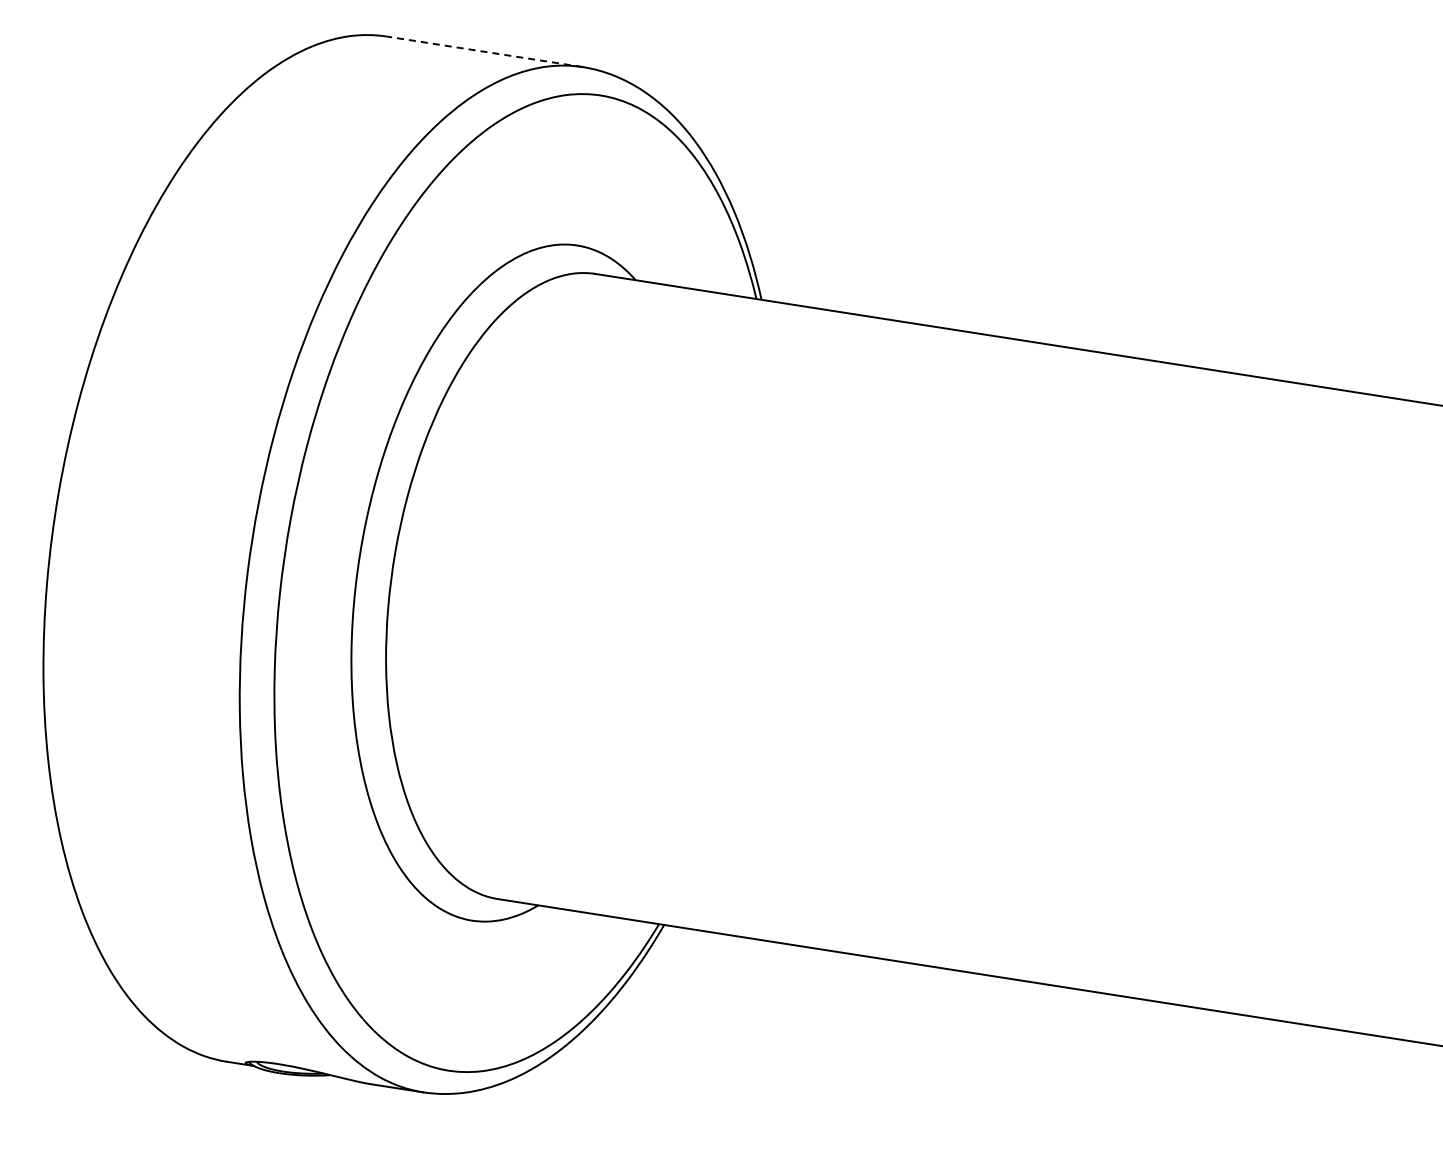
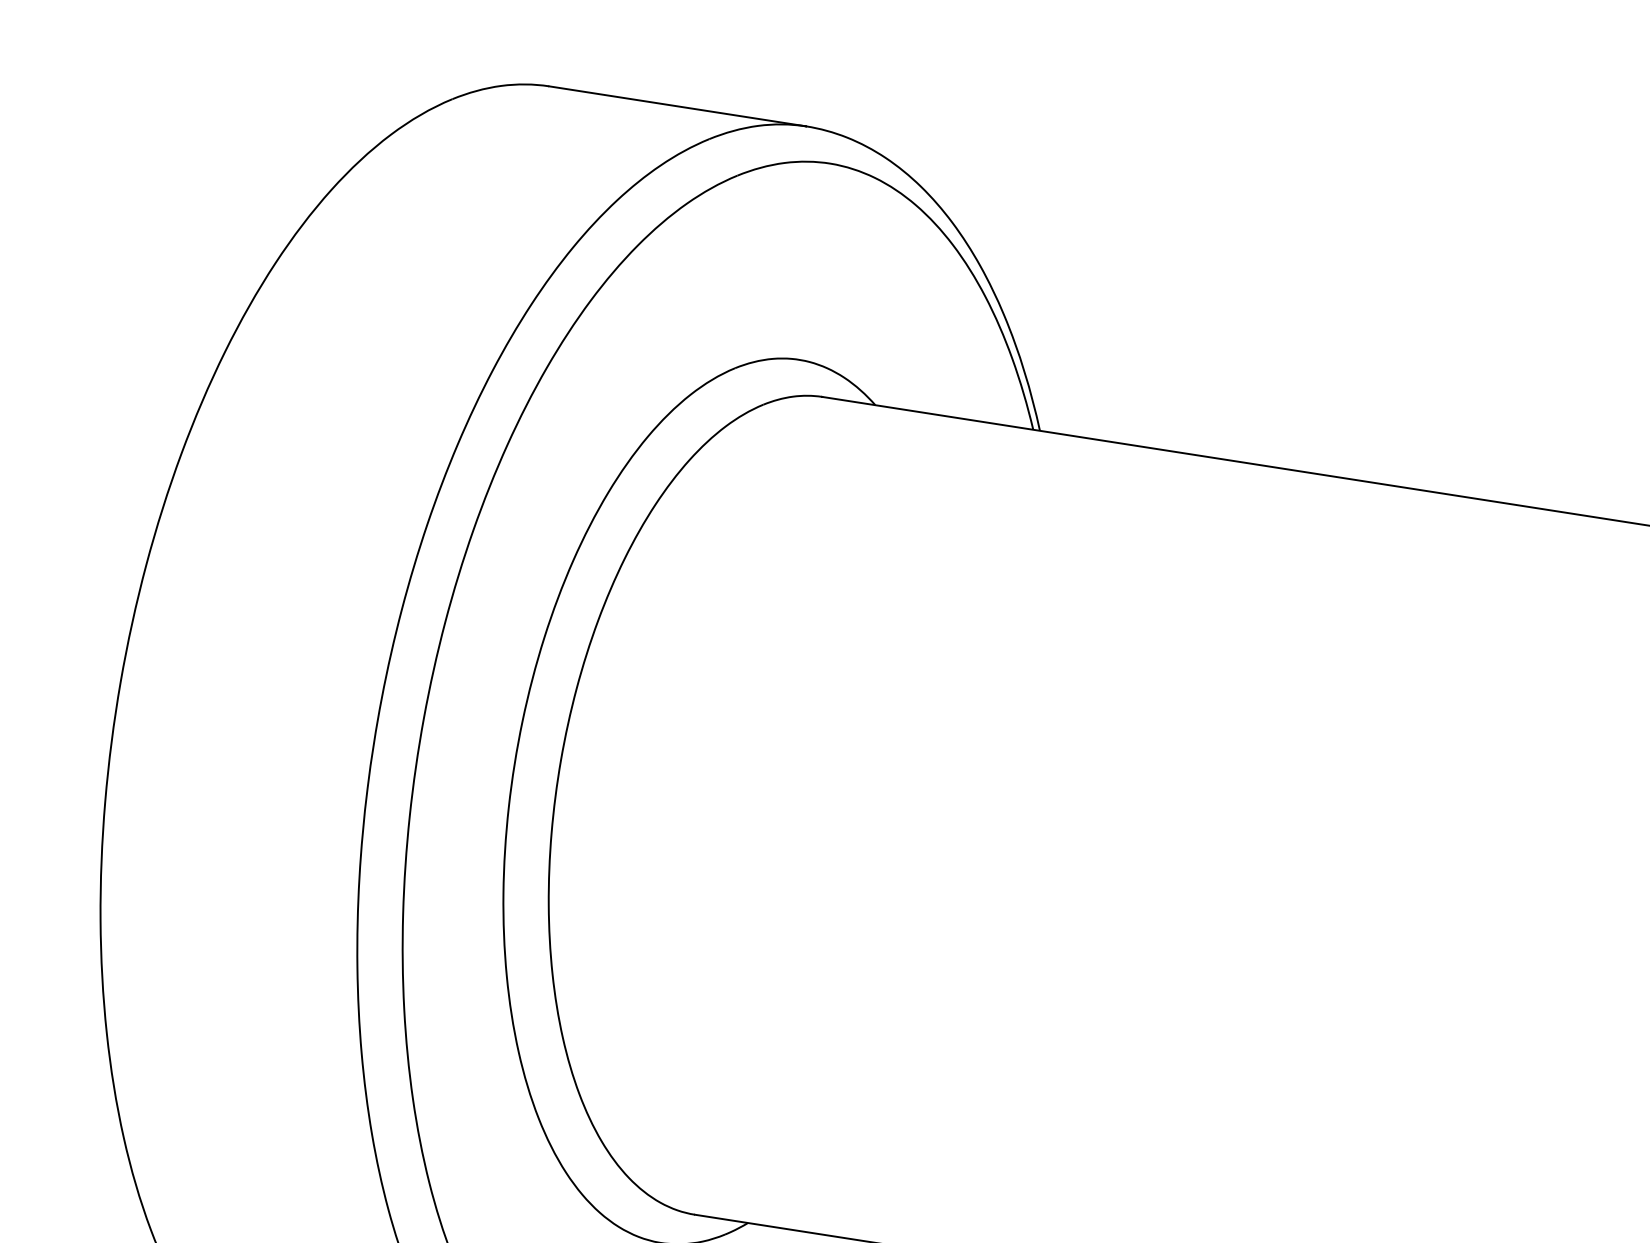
line: (484, 51) -> (677, 105), dashed -> solid

